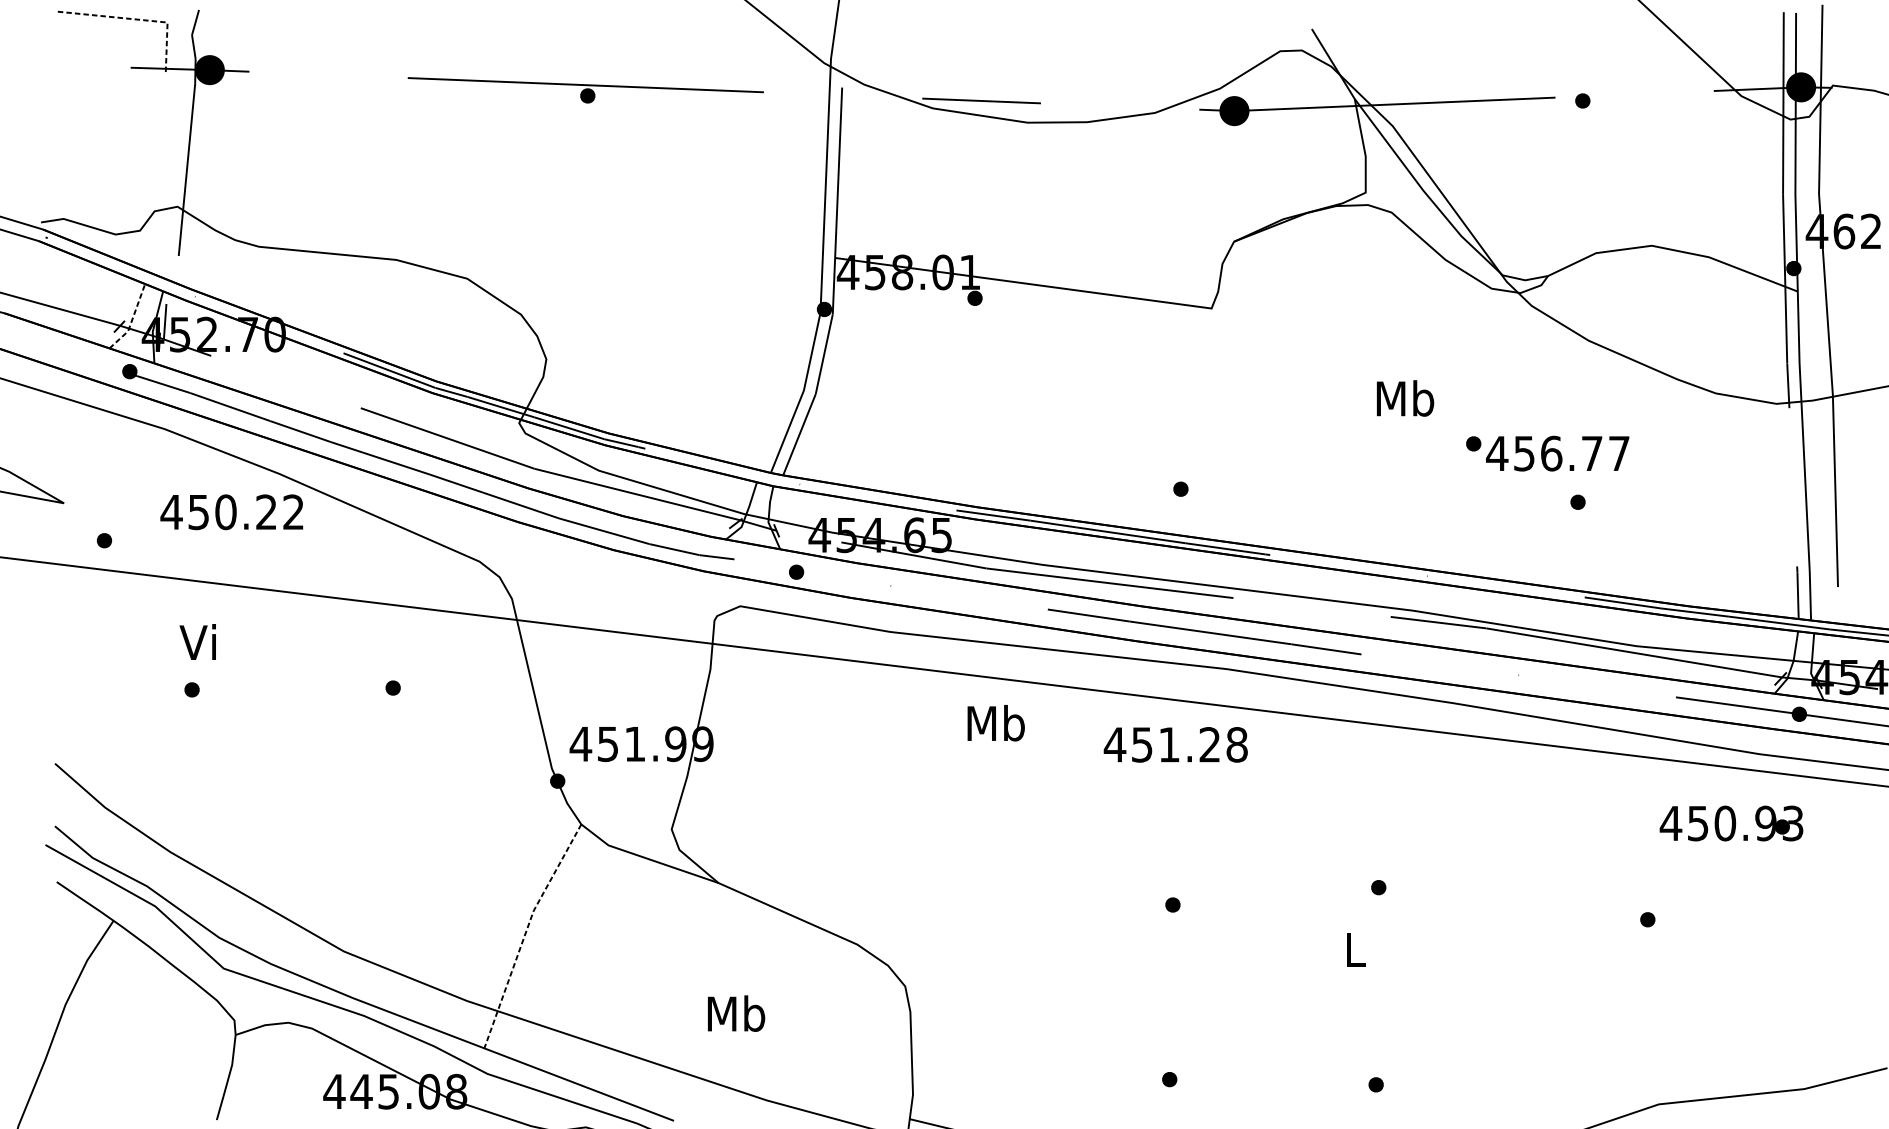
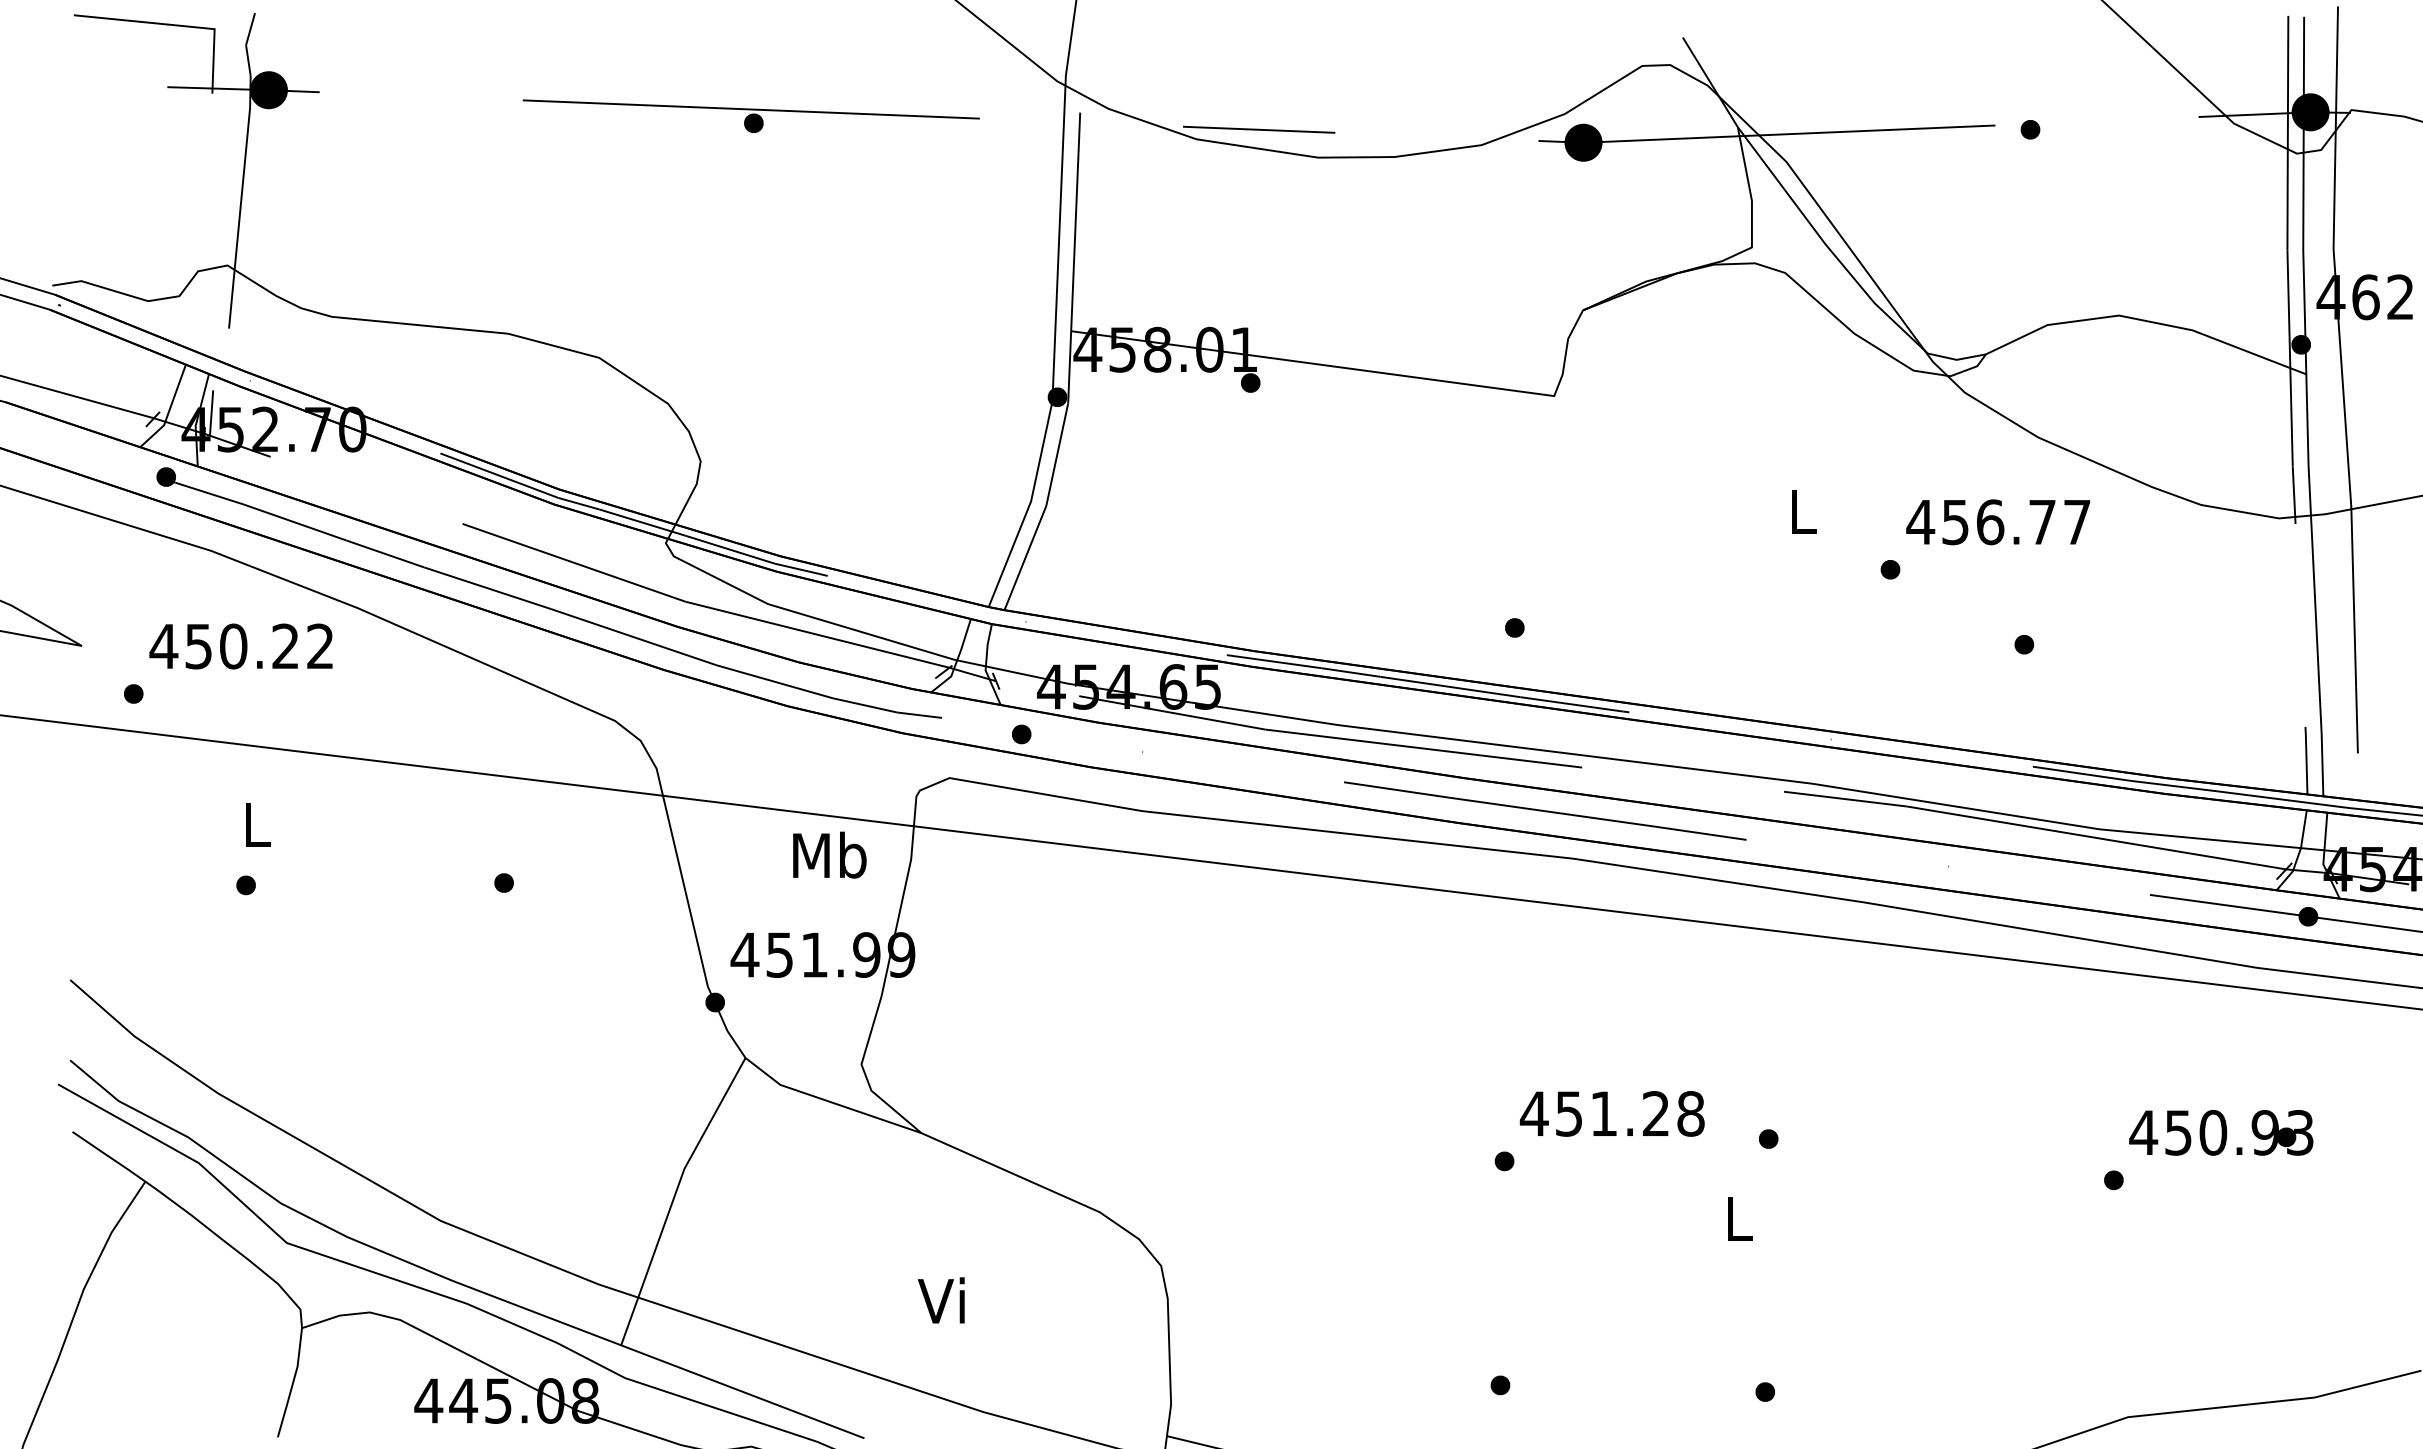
line: (137, 19) -> (176, 25), dashed -> solid
line: (132, 319) -> (169, 410), dashed -> solid
text: (1405, 398) -> (1802, 511), Mb -> L
text: (1557, 453) -> (1998, 522), moved
text: (231, 512) -> (240, 646), moved
text: (197, 641) -> (253, 823), Vi -> L
text: (995, 722) -> (829, 854), moved
text: (1175, 744) -> (1611, 1113), moved
text: (1731, 823) -> (2221, 1132), moved
line: (525, 933) -> (674, 1197), dashed -> solid
text: (736, 1013) -> (944, 1300), Mb -> Vi

